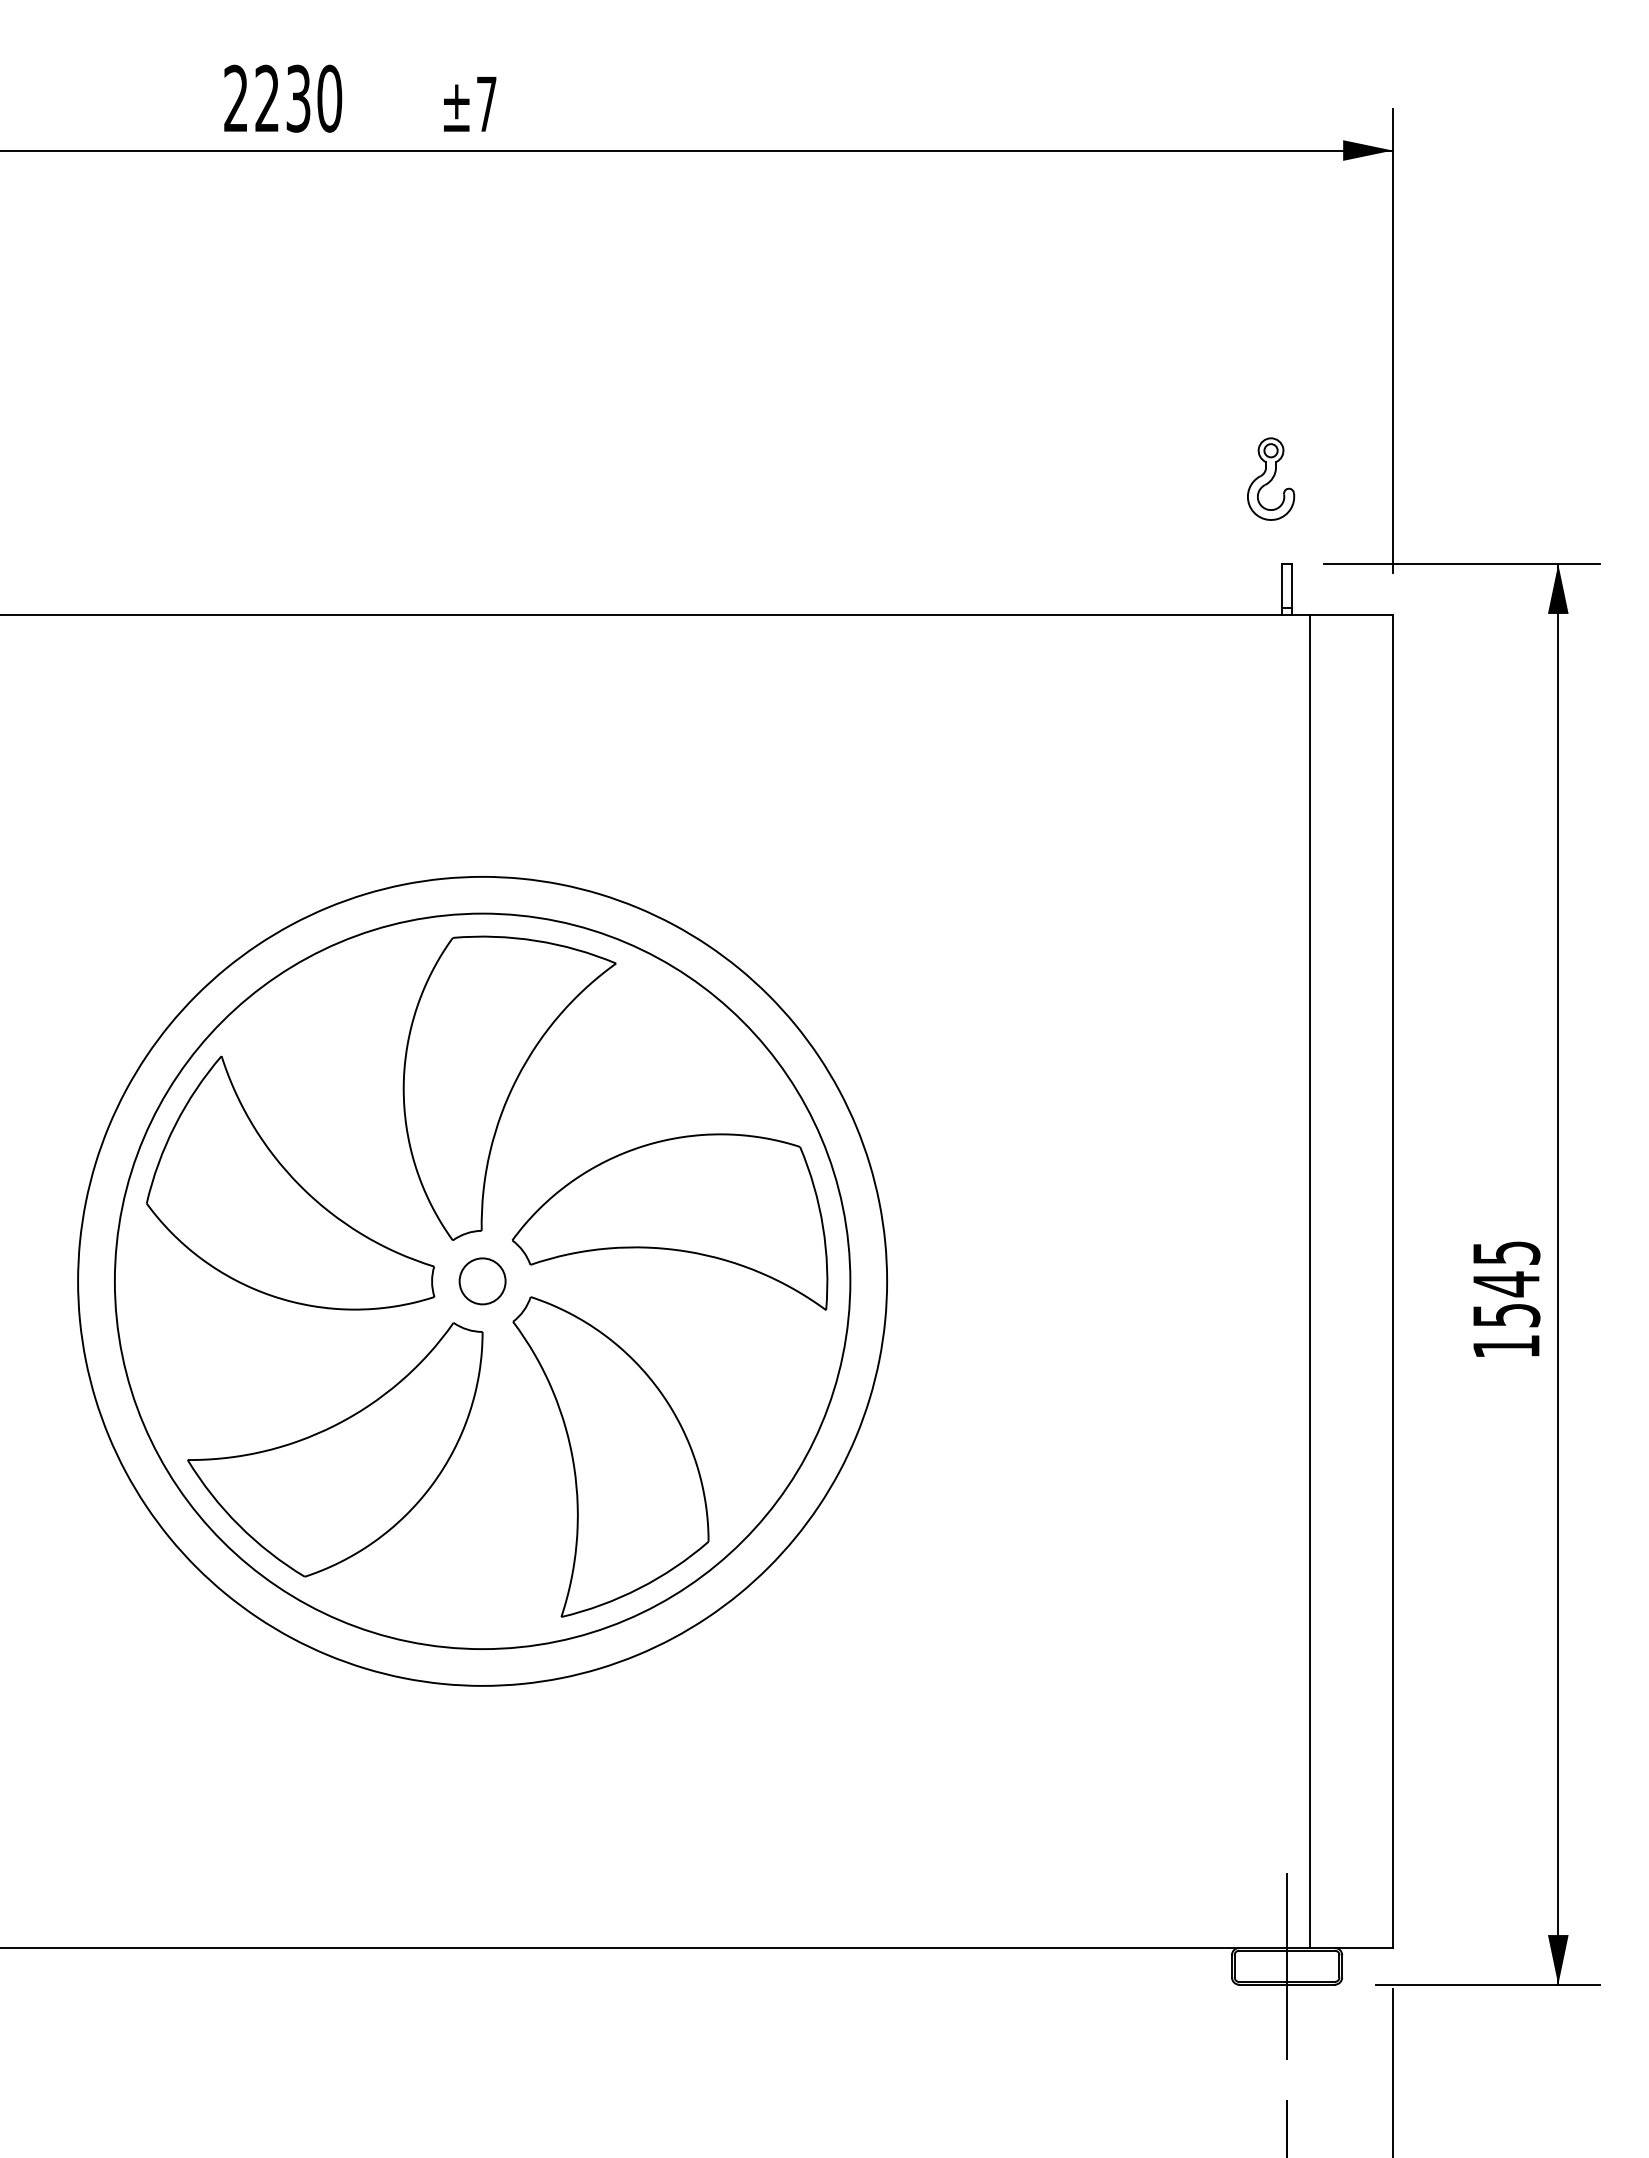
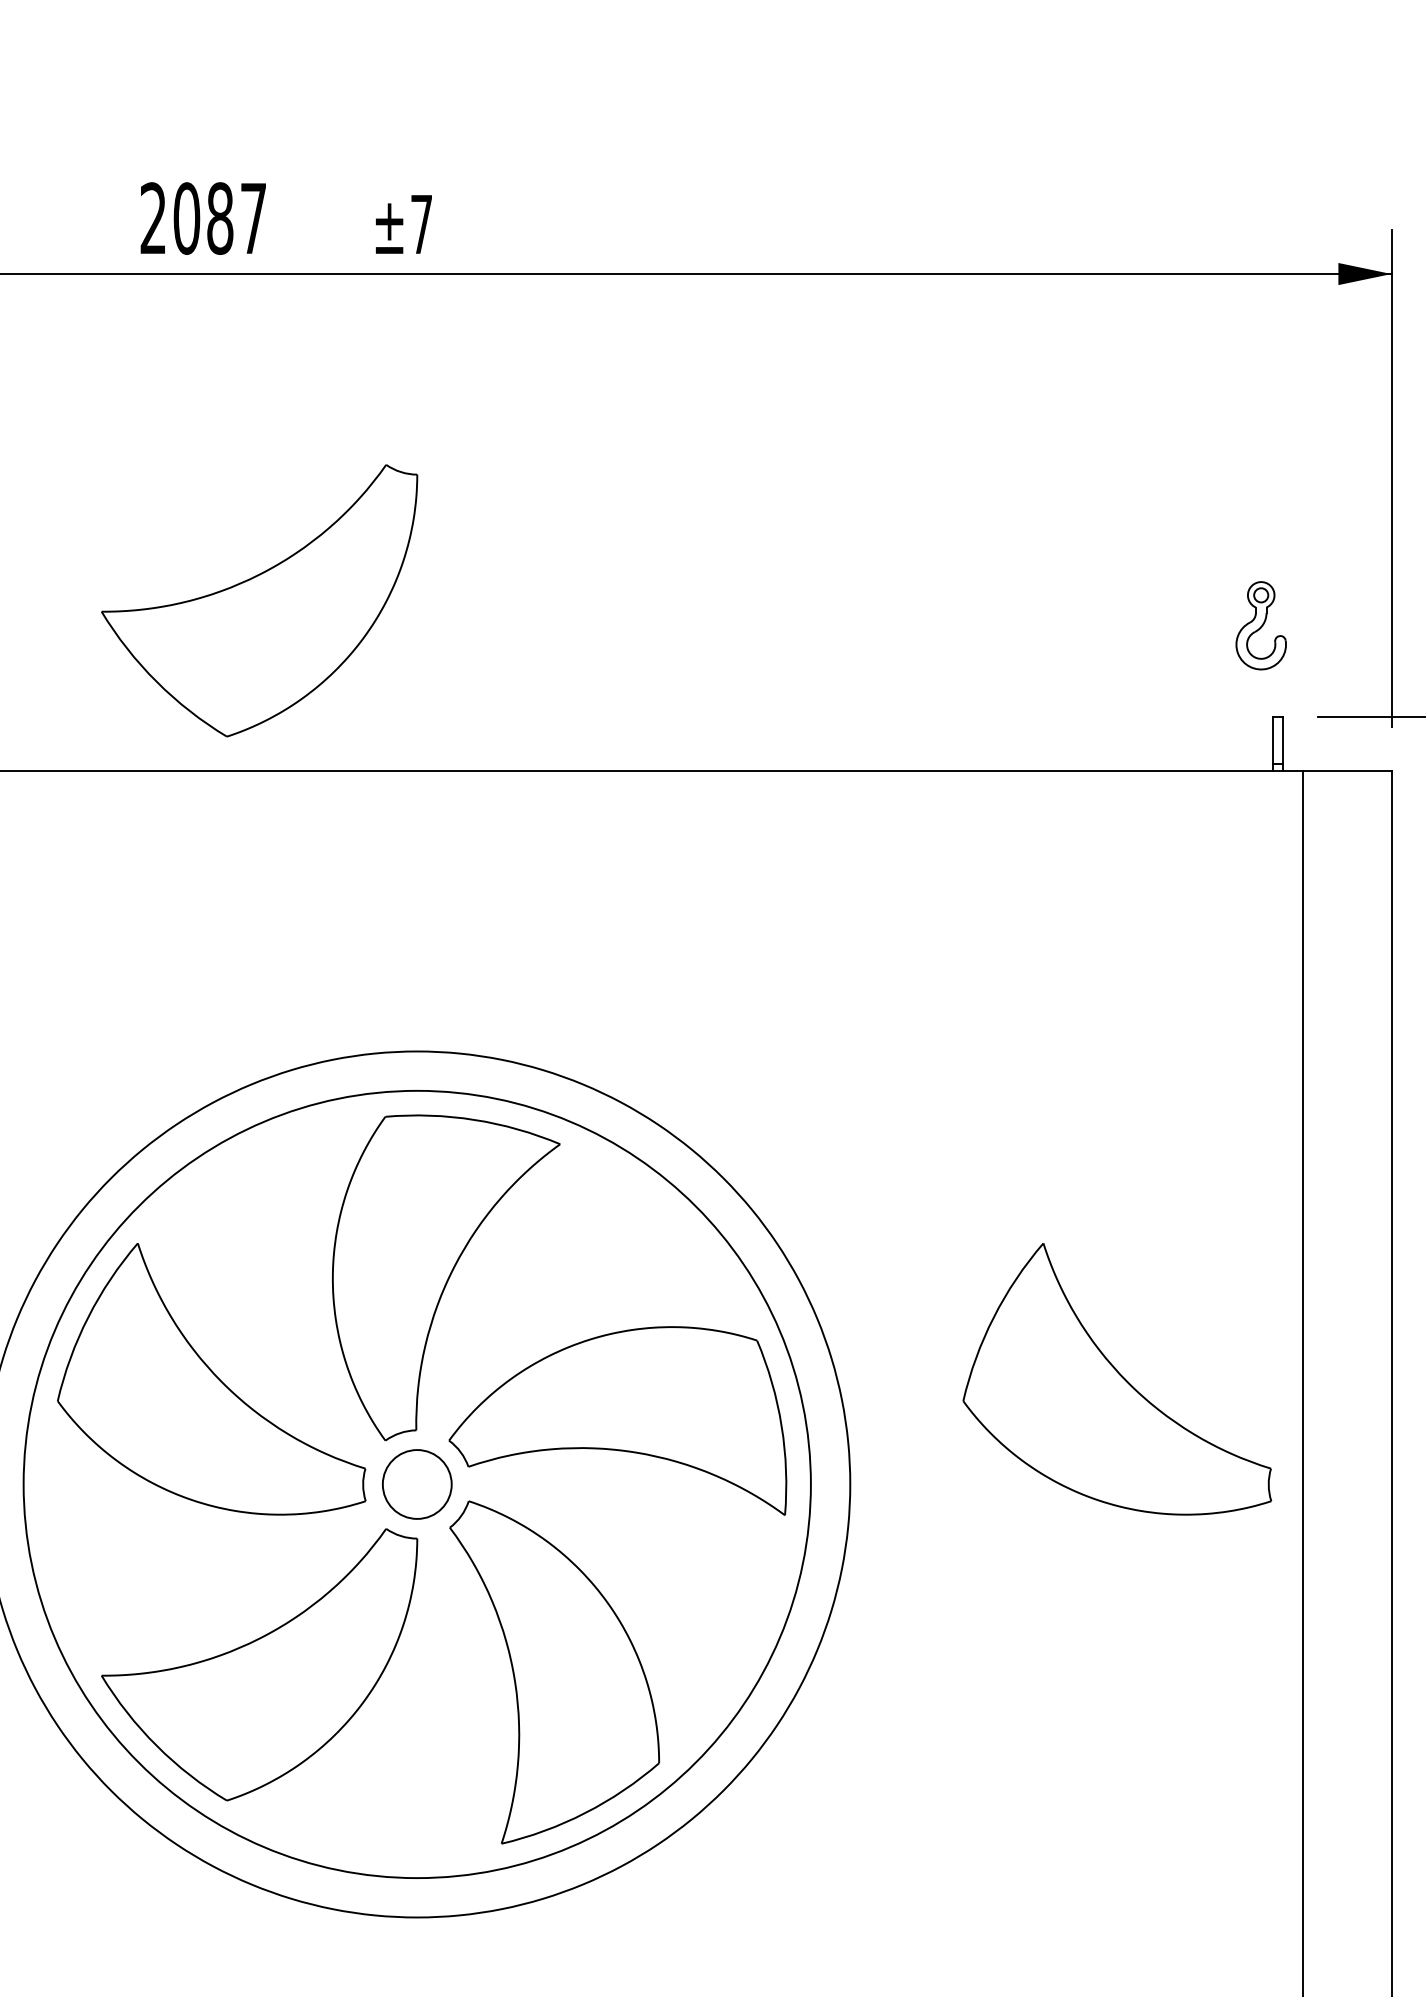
text: (298, 98) -> (220, 218), 2230 -> 2087
part: (335, 455) -> (259, 600), added
part: (1136, 1182) -> (1117, 1378), added
circle: (482, 1281) -> (417, 1484), size x1.4

